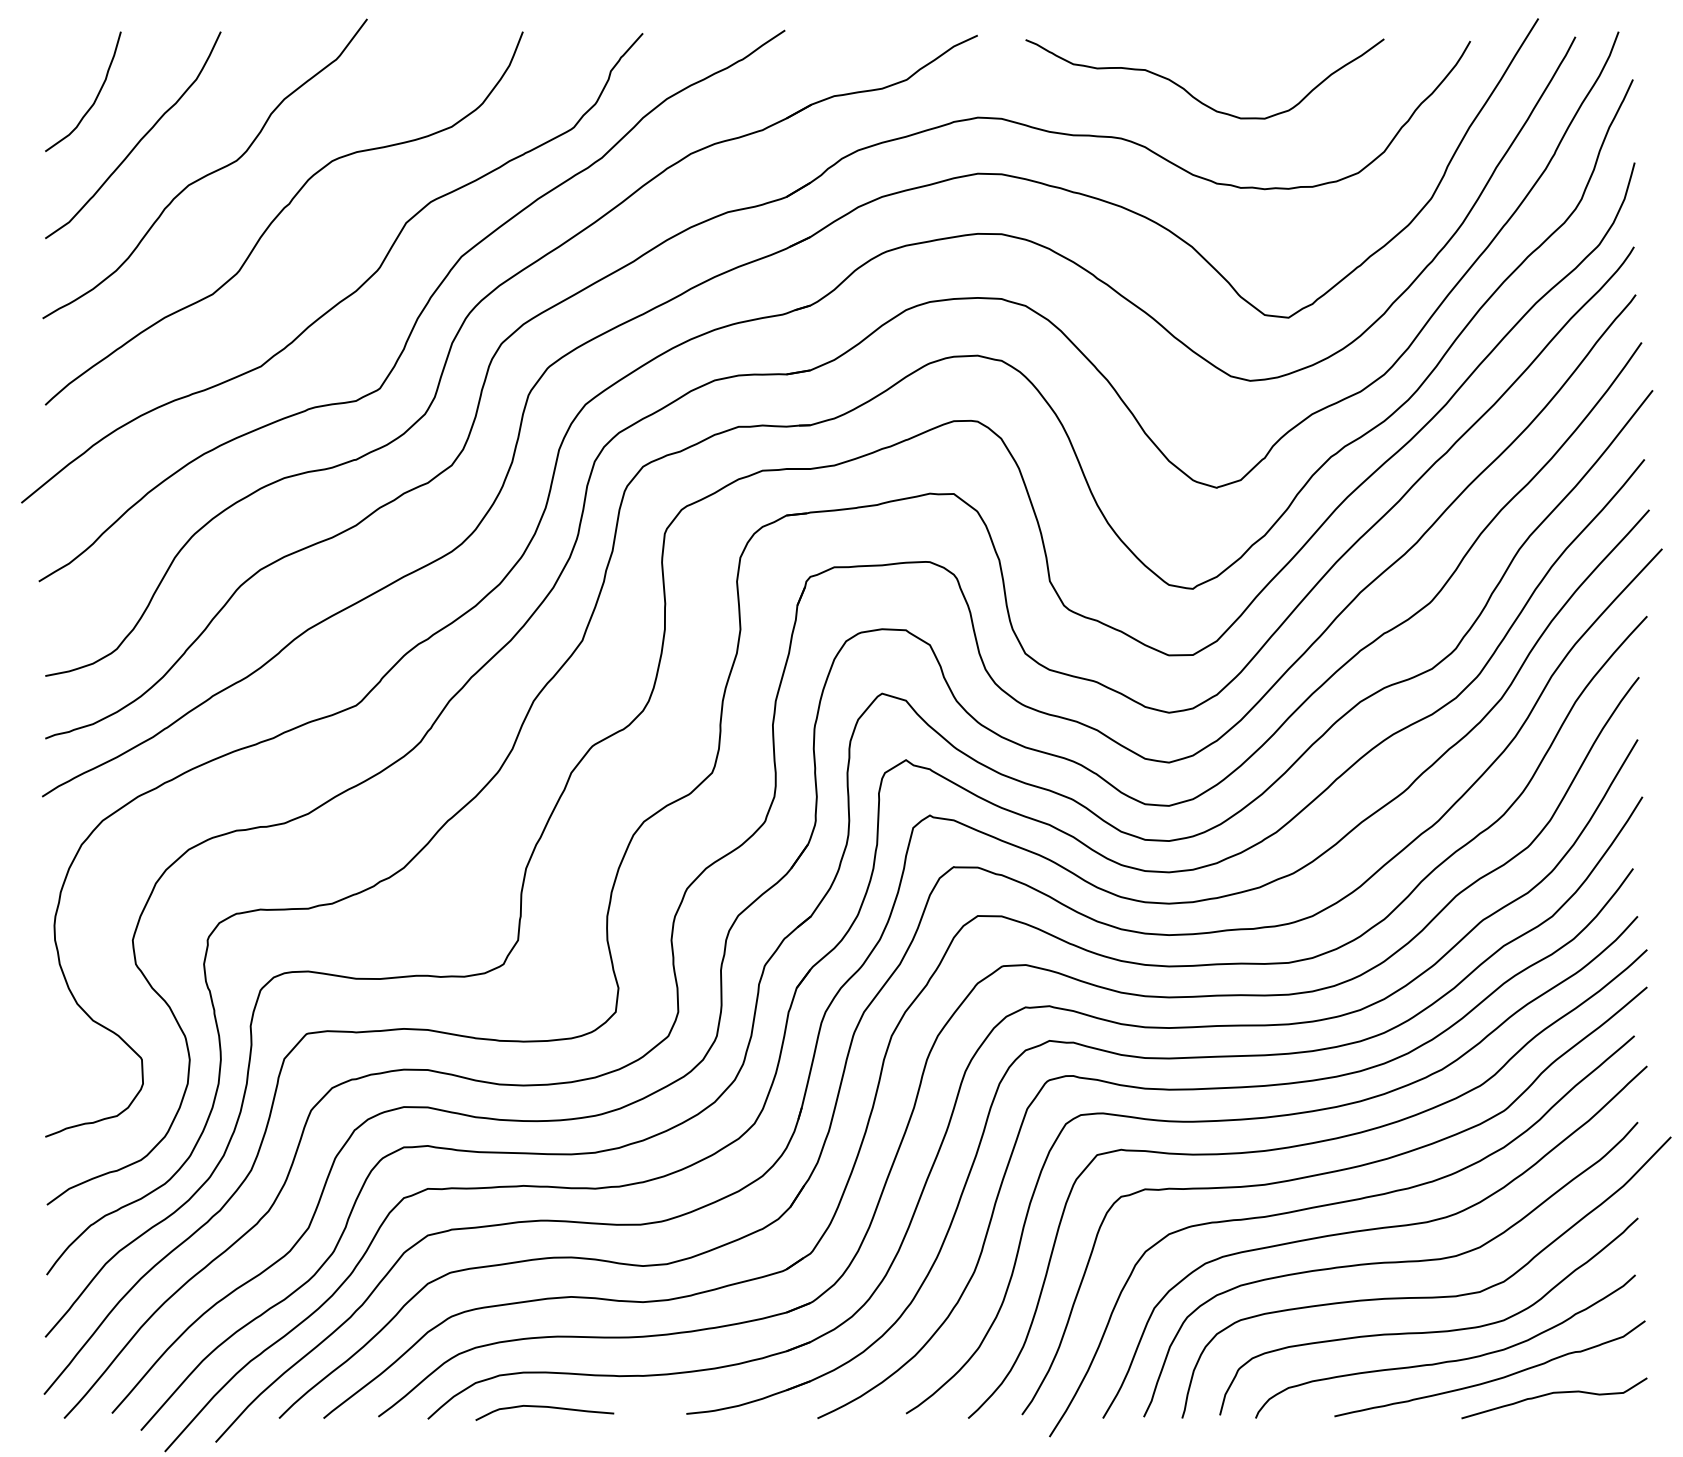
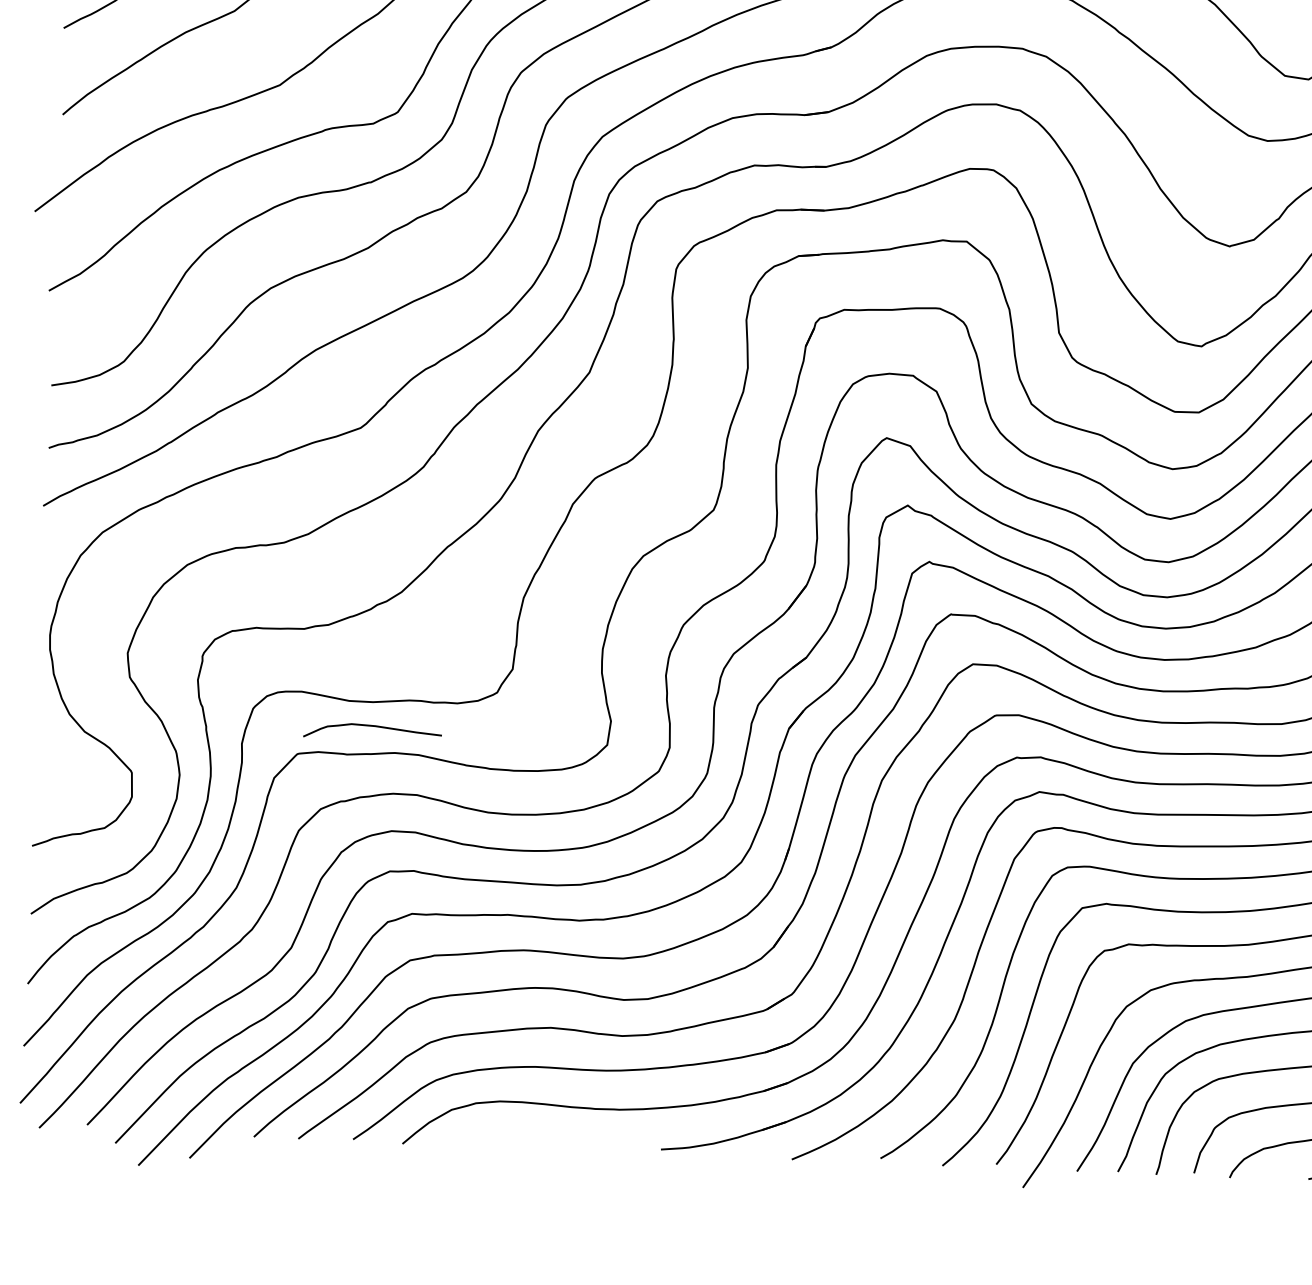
curve: (544, 1407) -> (372, 726), moved

